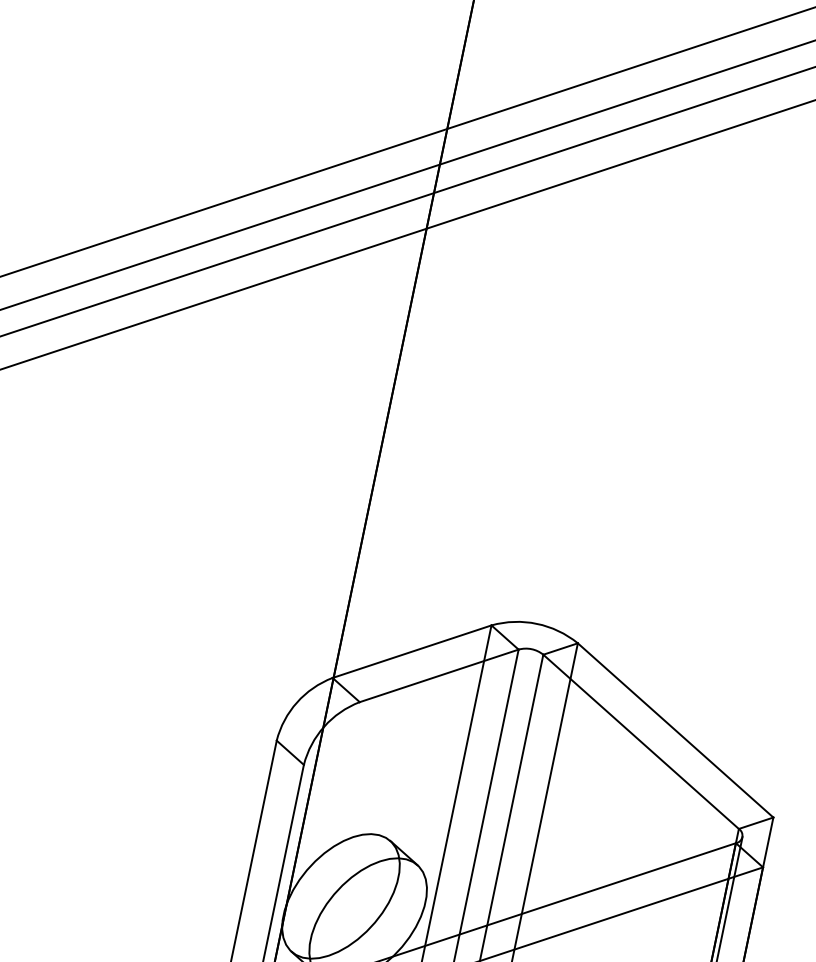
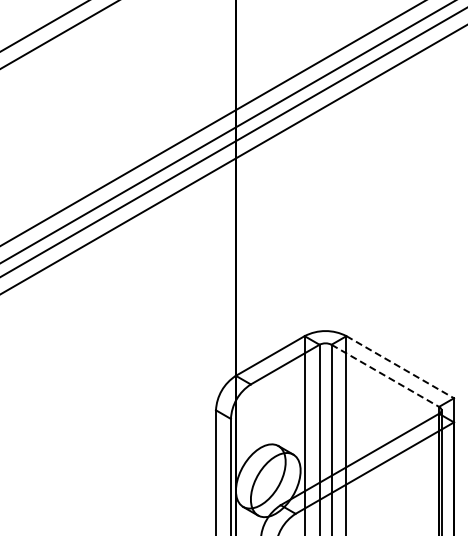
line: (676, 731) -> (400, 367), solid -> dashed
line: (641, 743) -> (385, 376), solid -> dashed

